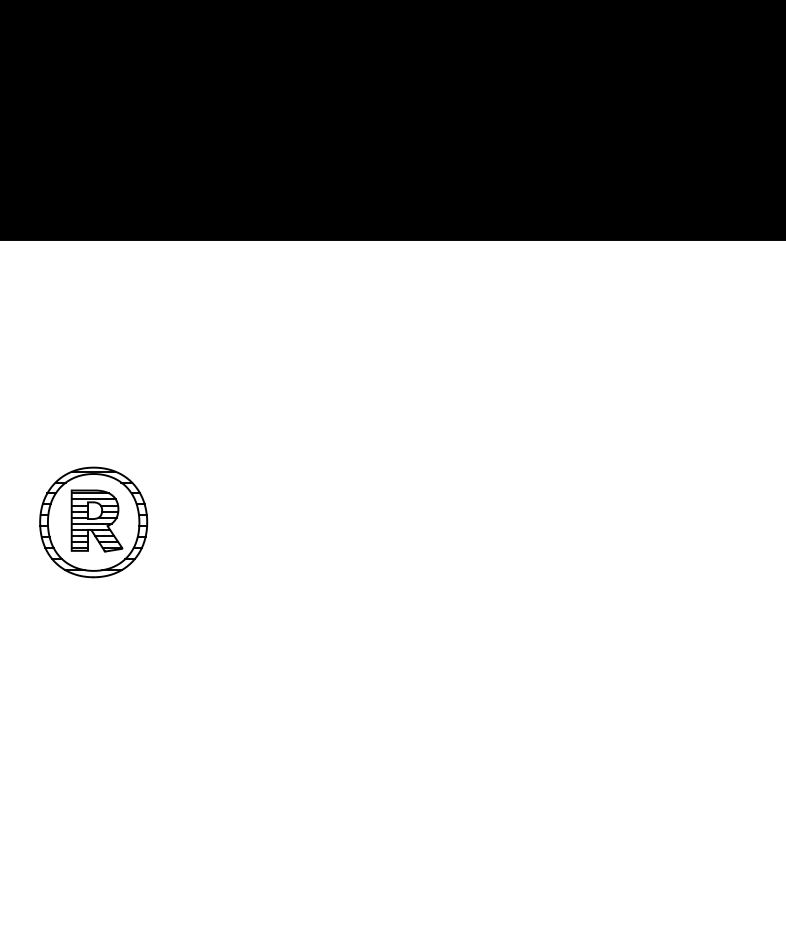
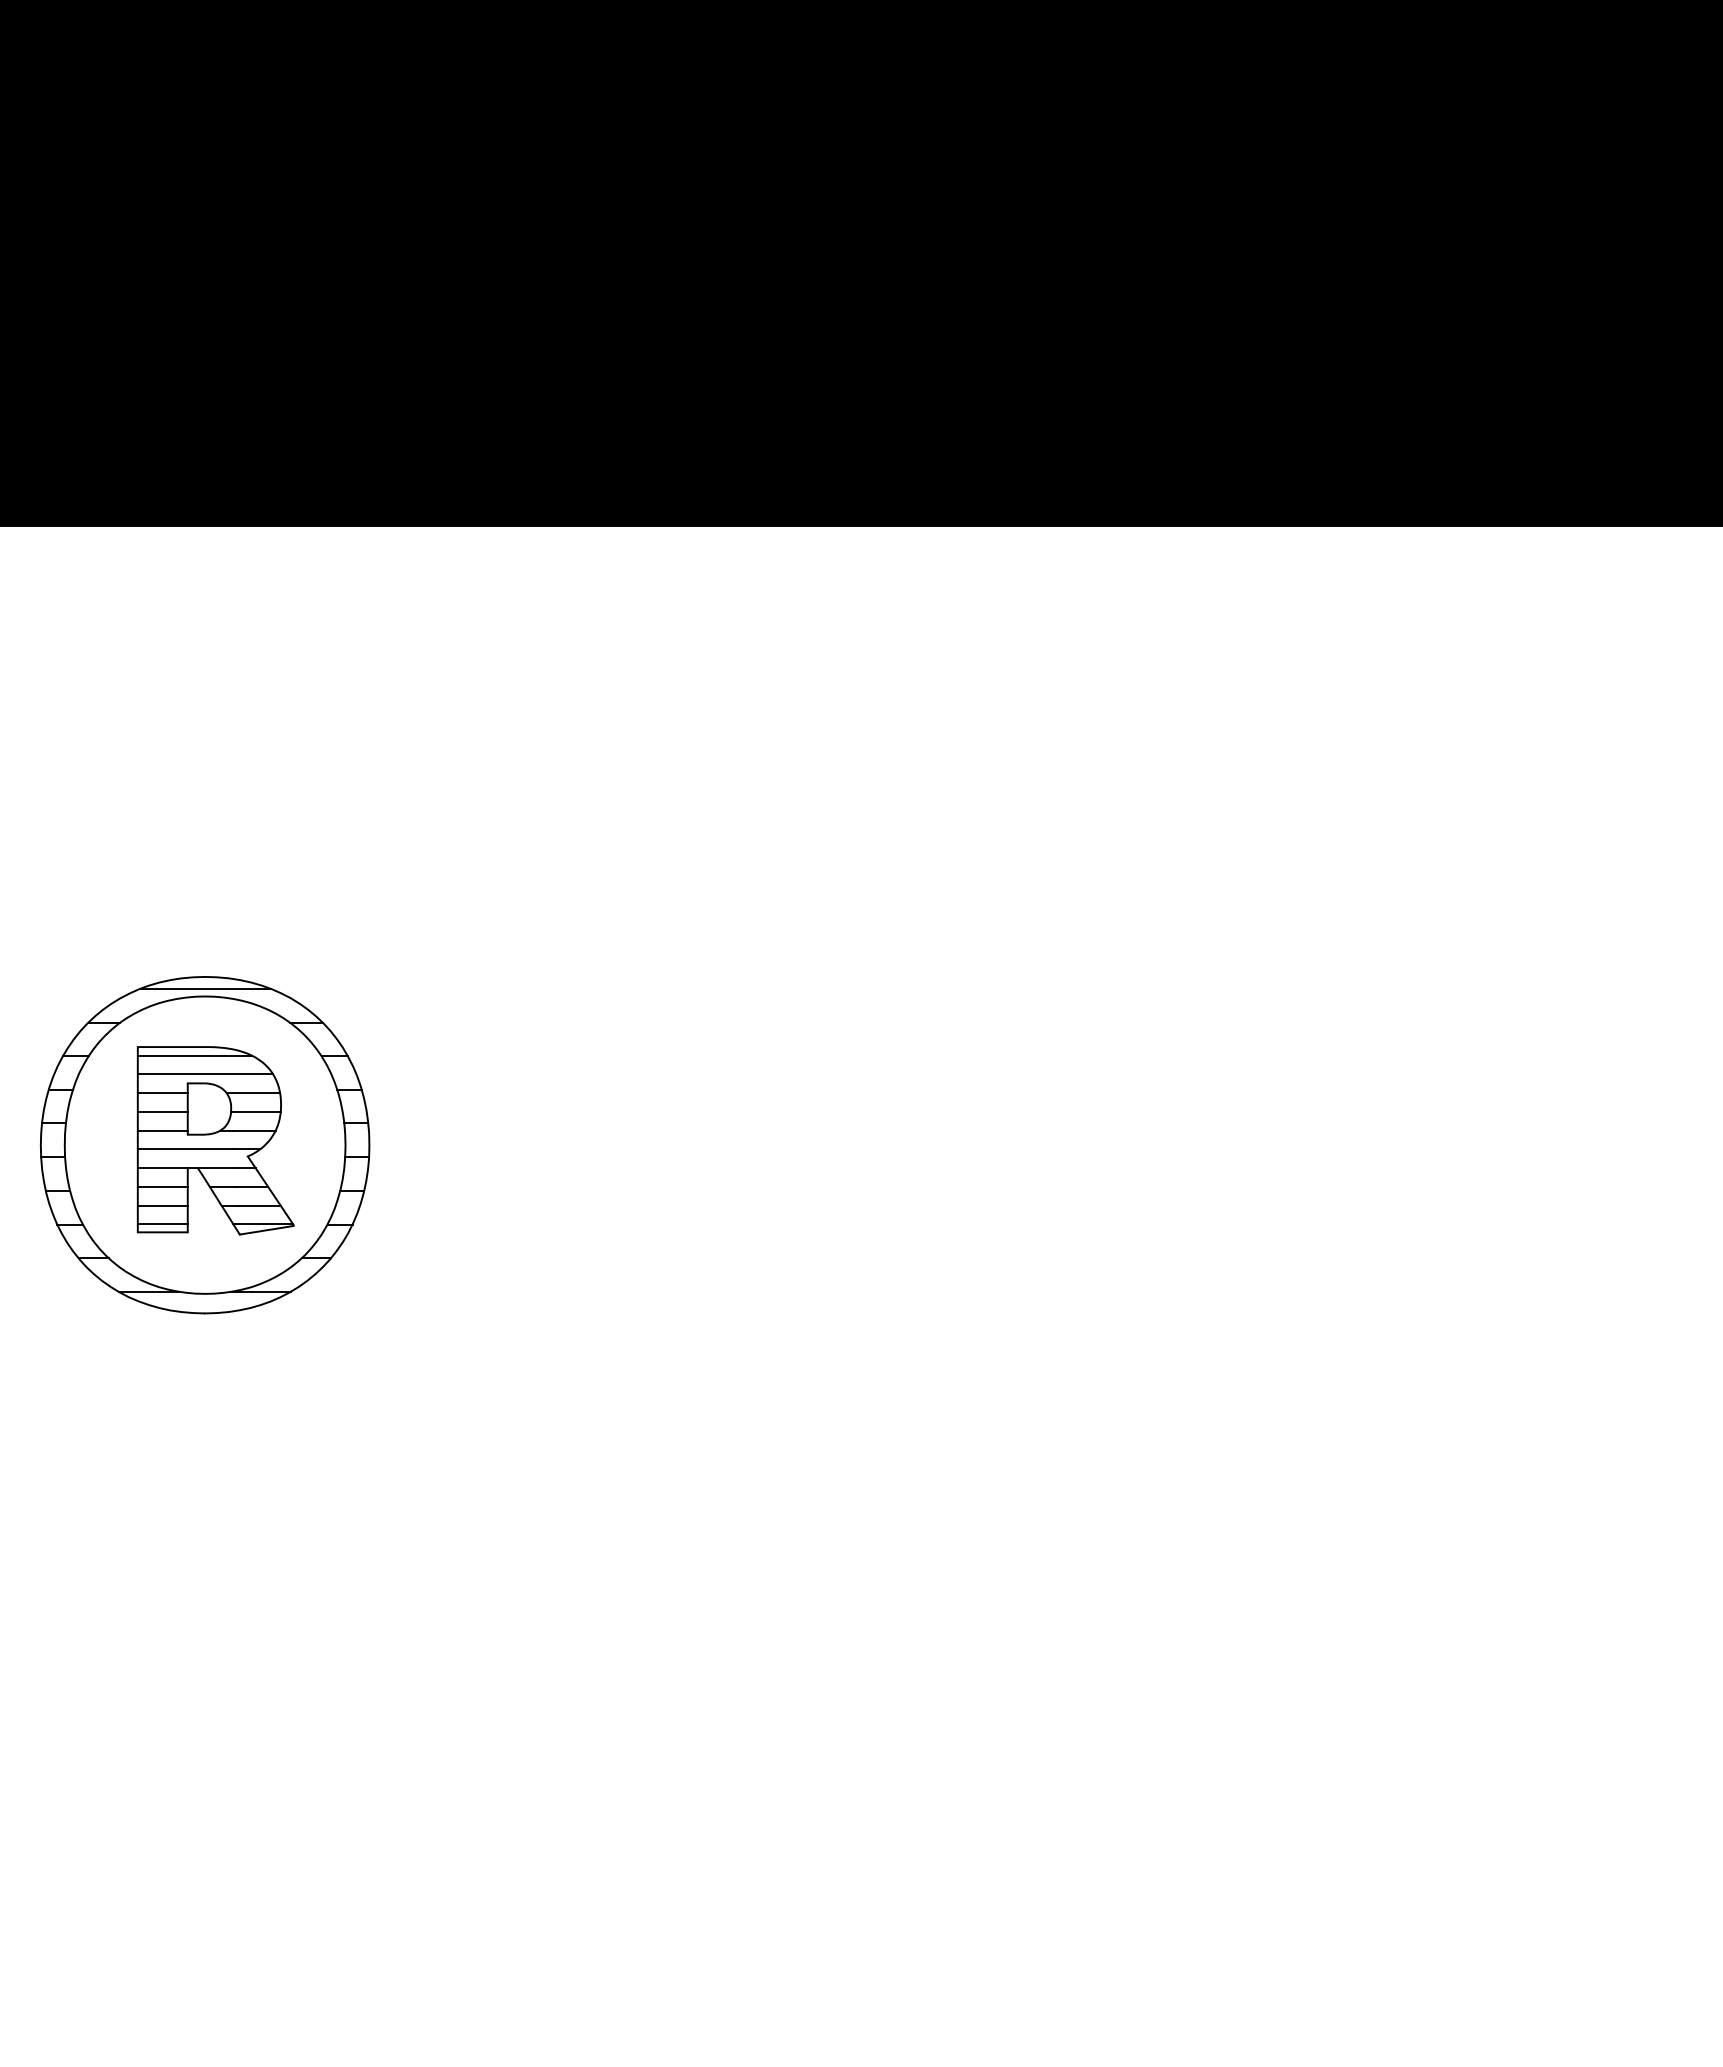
part: (93, 522) -> (205, 1145), size x1.4

